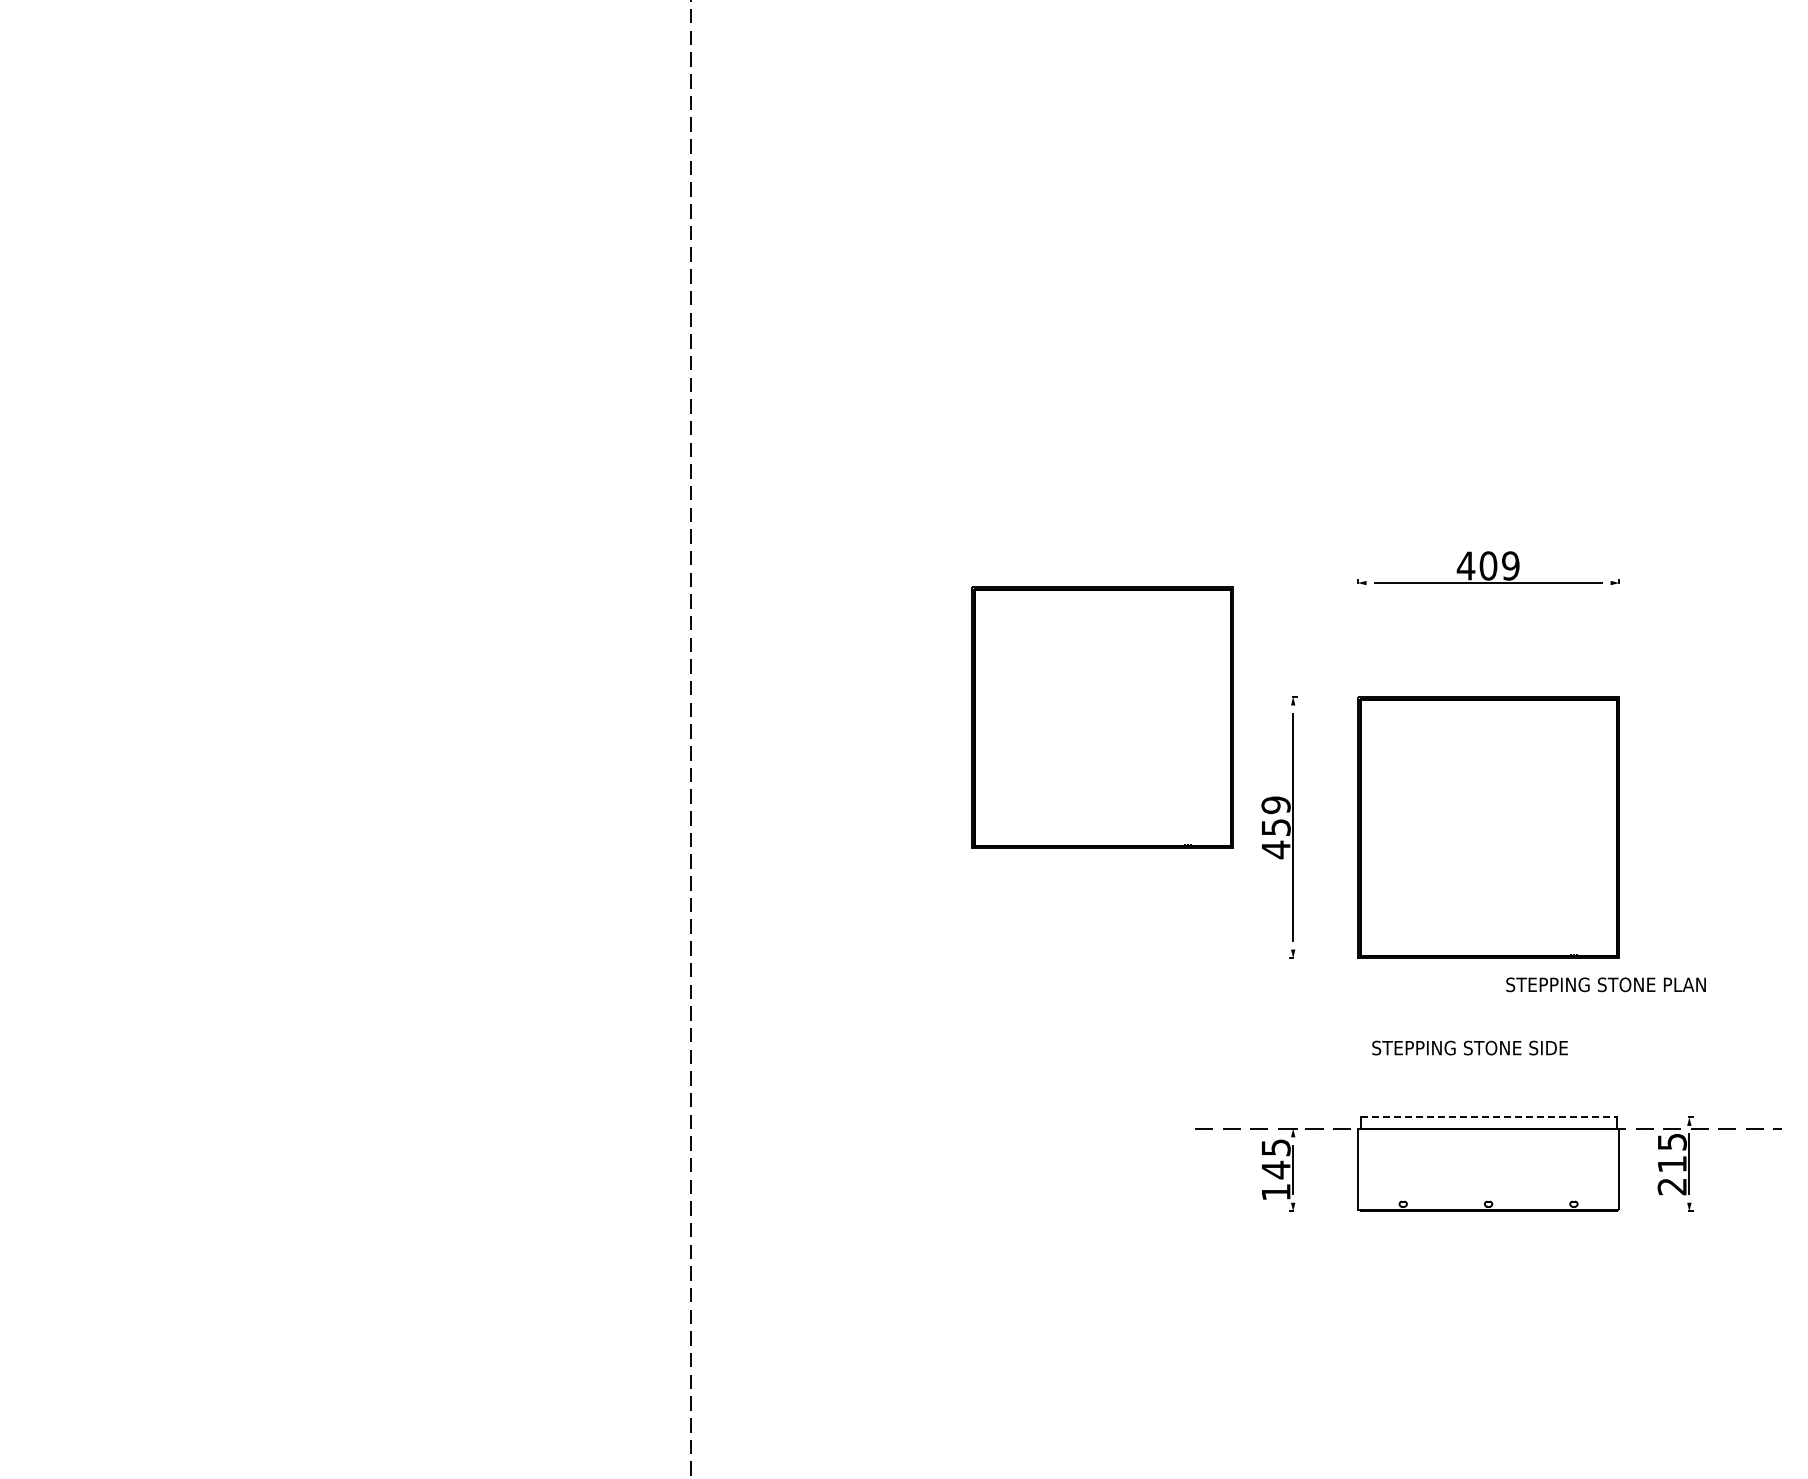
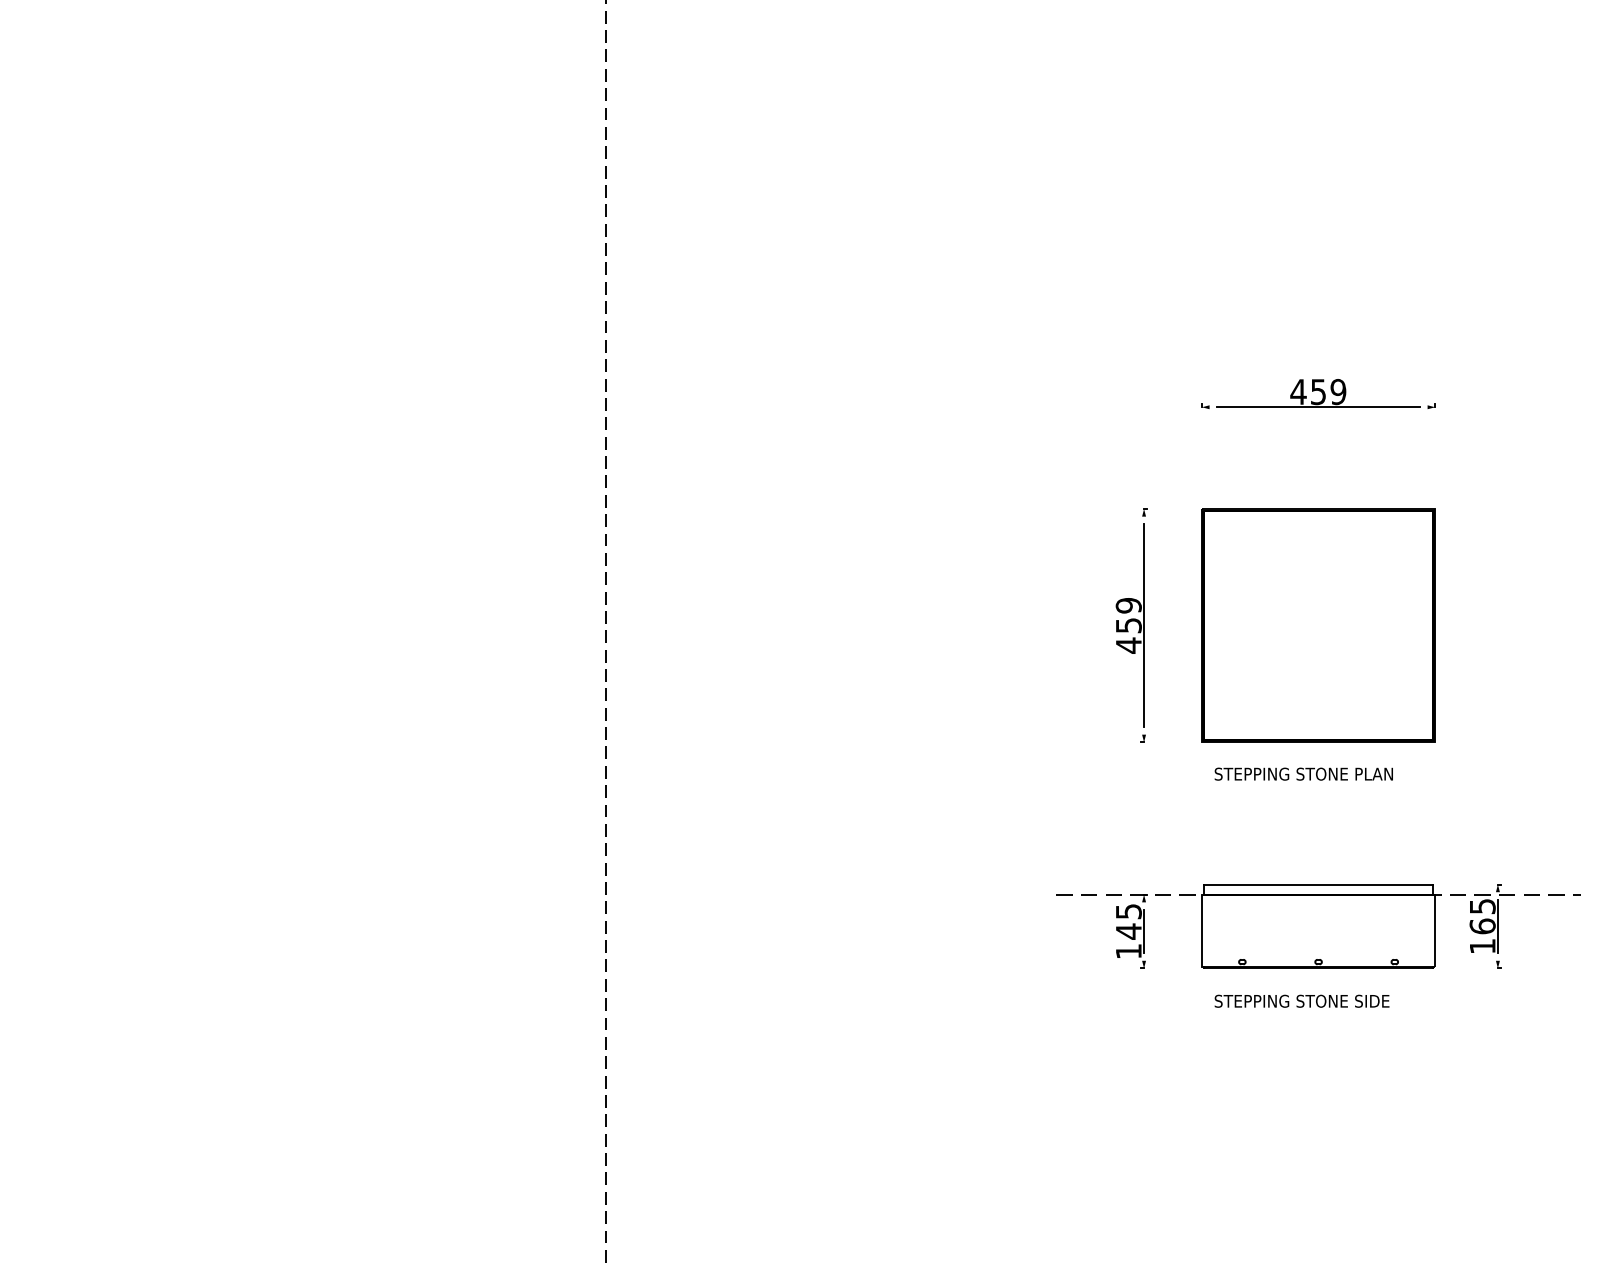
text: (1488, 565) -> (1318, 391), 409 -> 459
part: (1102, 717) -> (973, 527), removed
text: (1605, 984) -> (1303, 773), moved
text: (1469, 1047) -> (1301, 1000), moved
line: (1489, 1117) -> (1319, 884), dashed -> solid
text: (1671, 1175) -> (1481, 936), 215 -> 165

